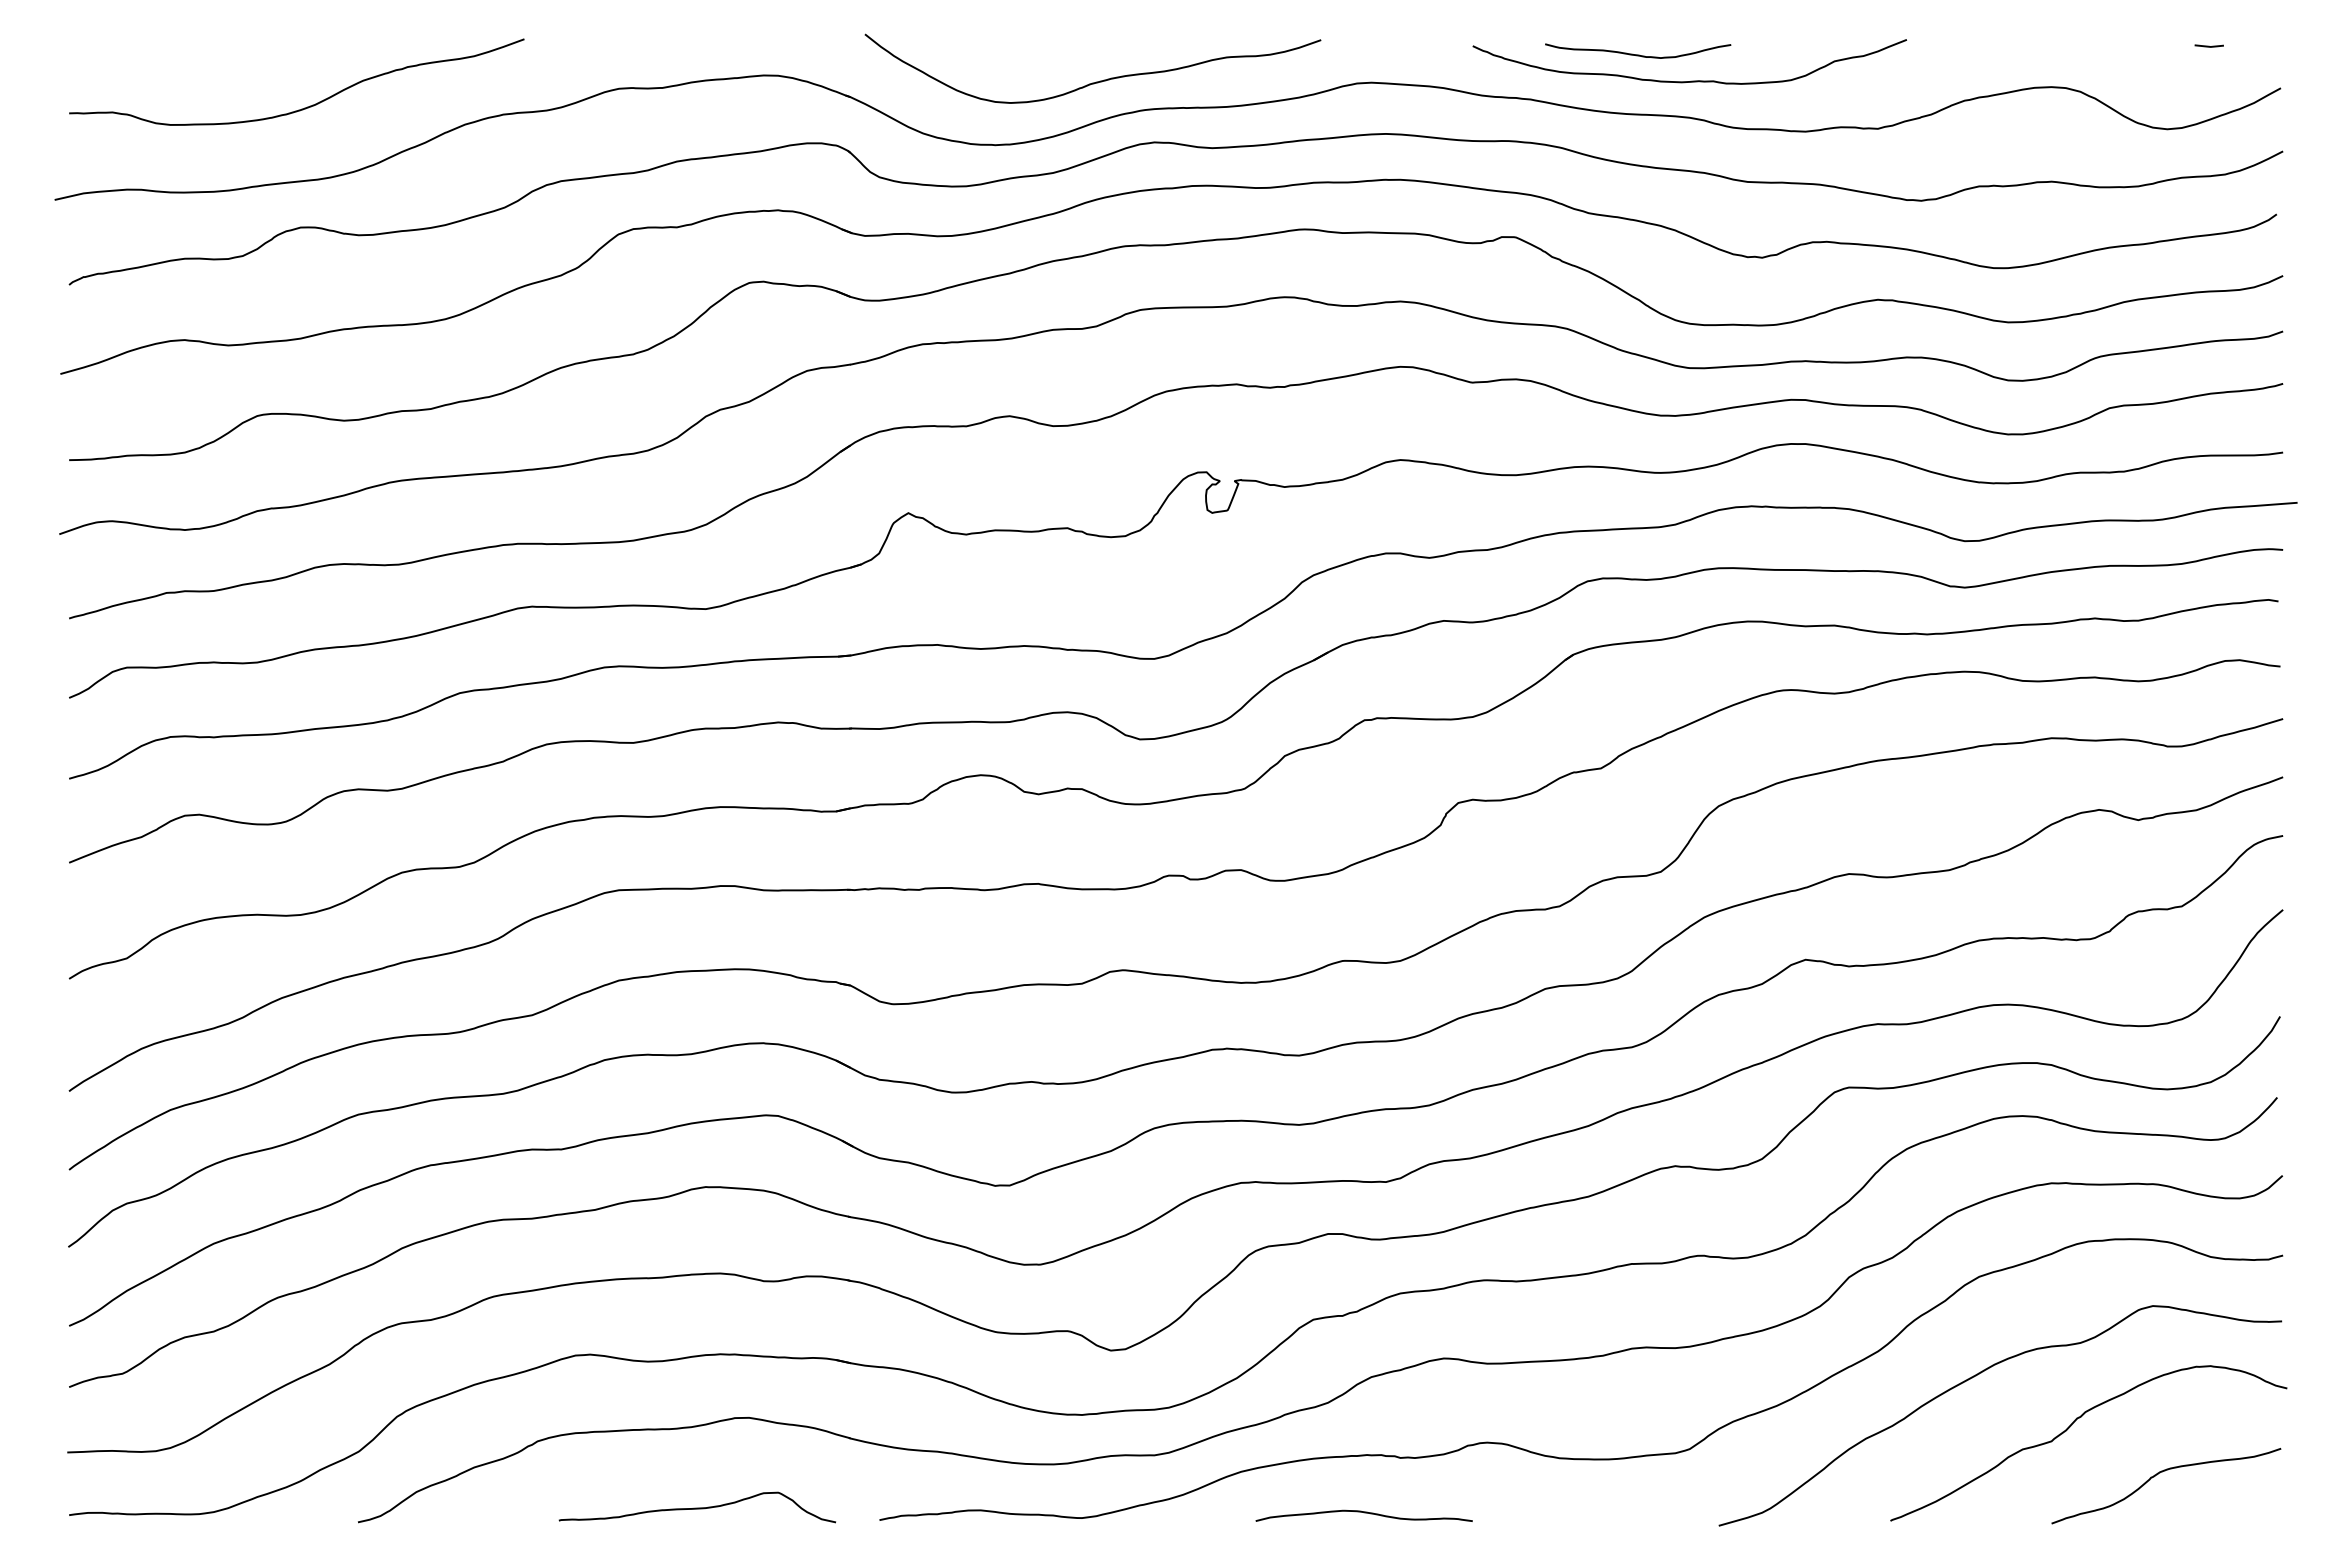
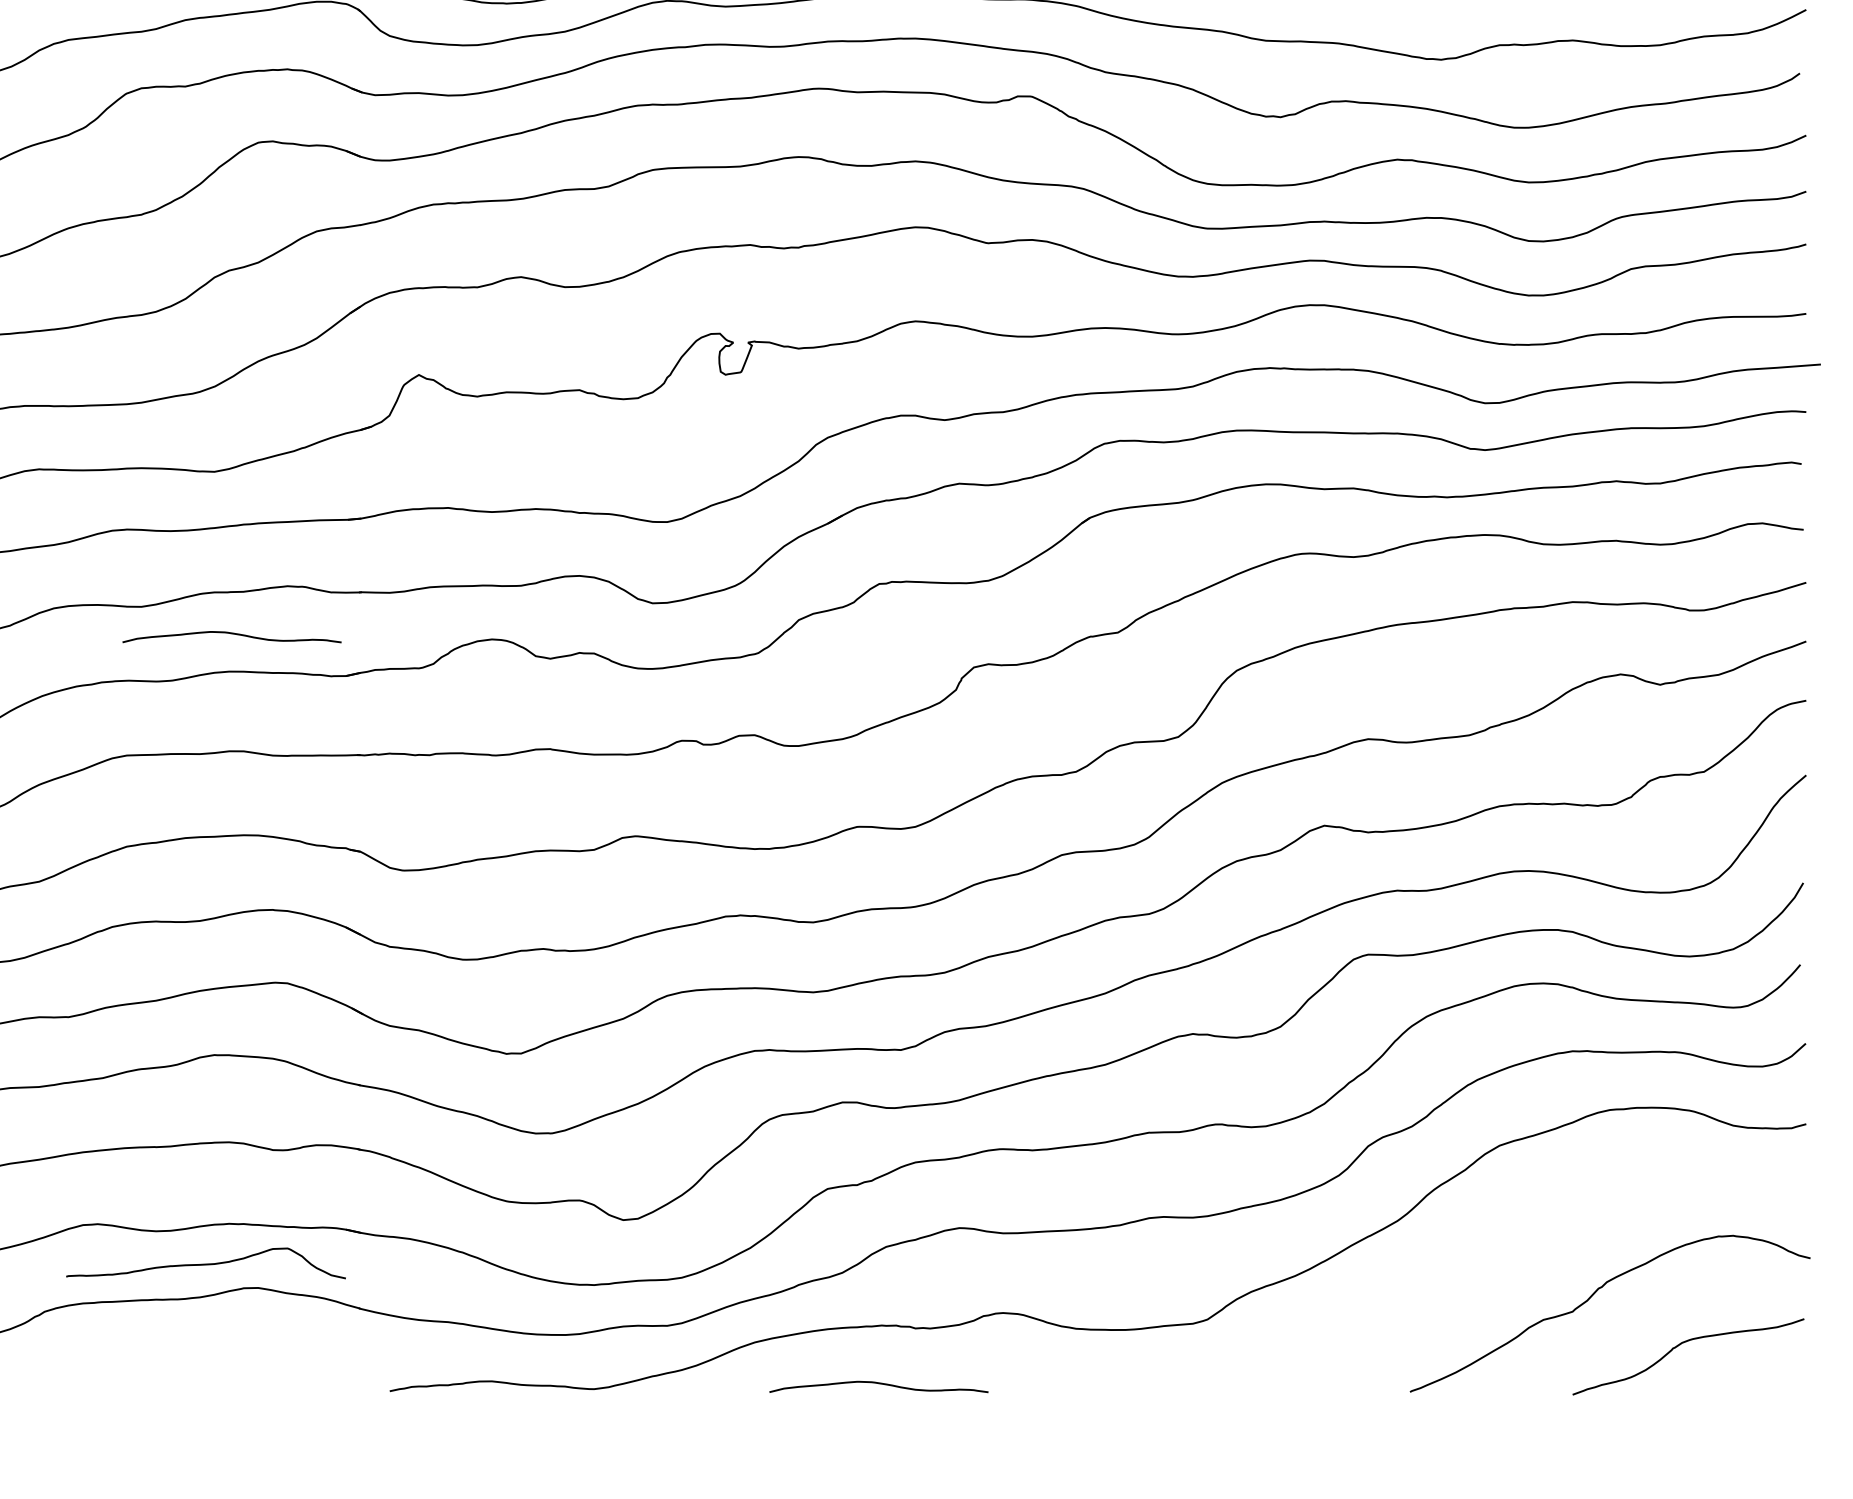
curve: (723, 770) -> (232, 634), added
curve: (1976, 1376) -> (1496, 1246), removed
curve: (697, 1507) -> (206, 1263), moved

